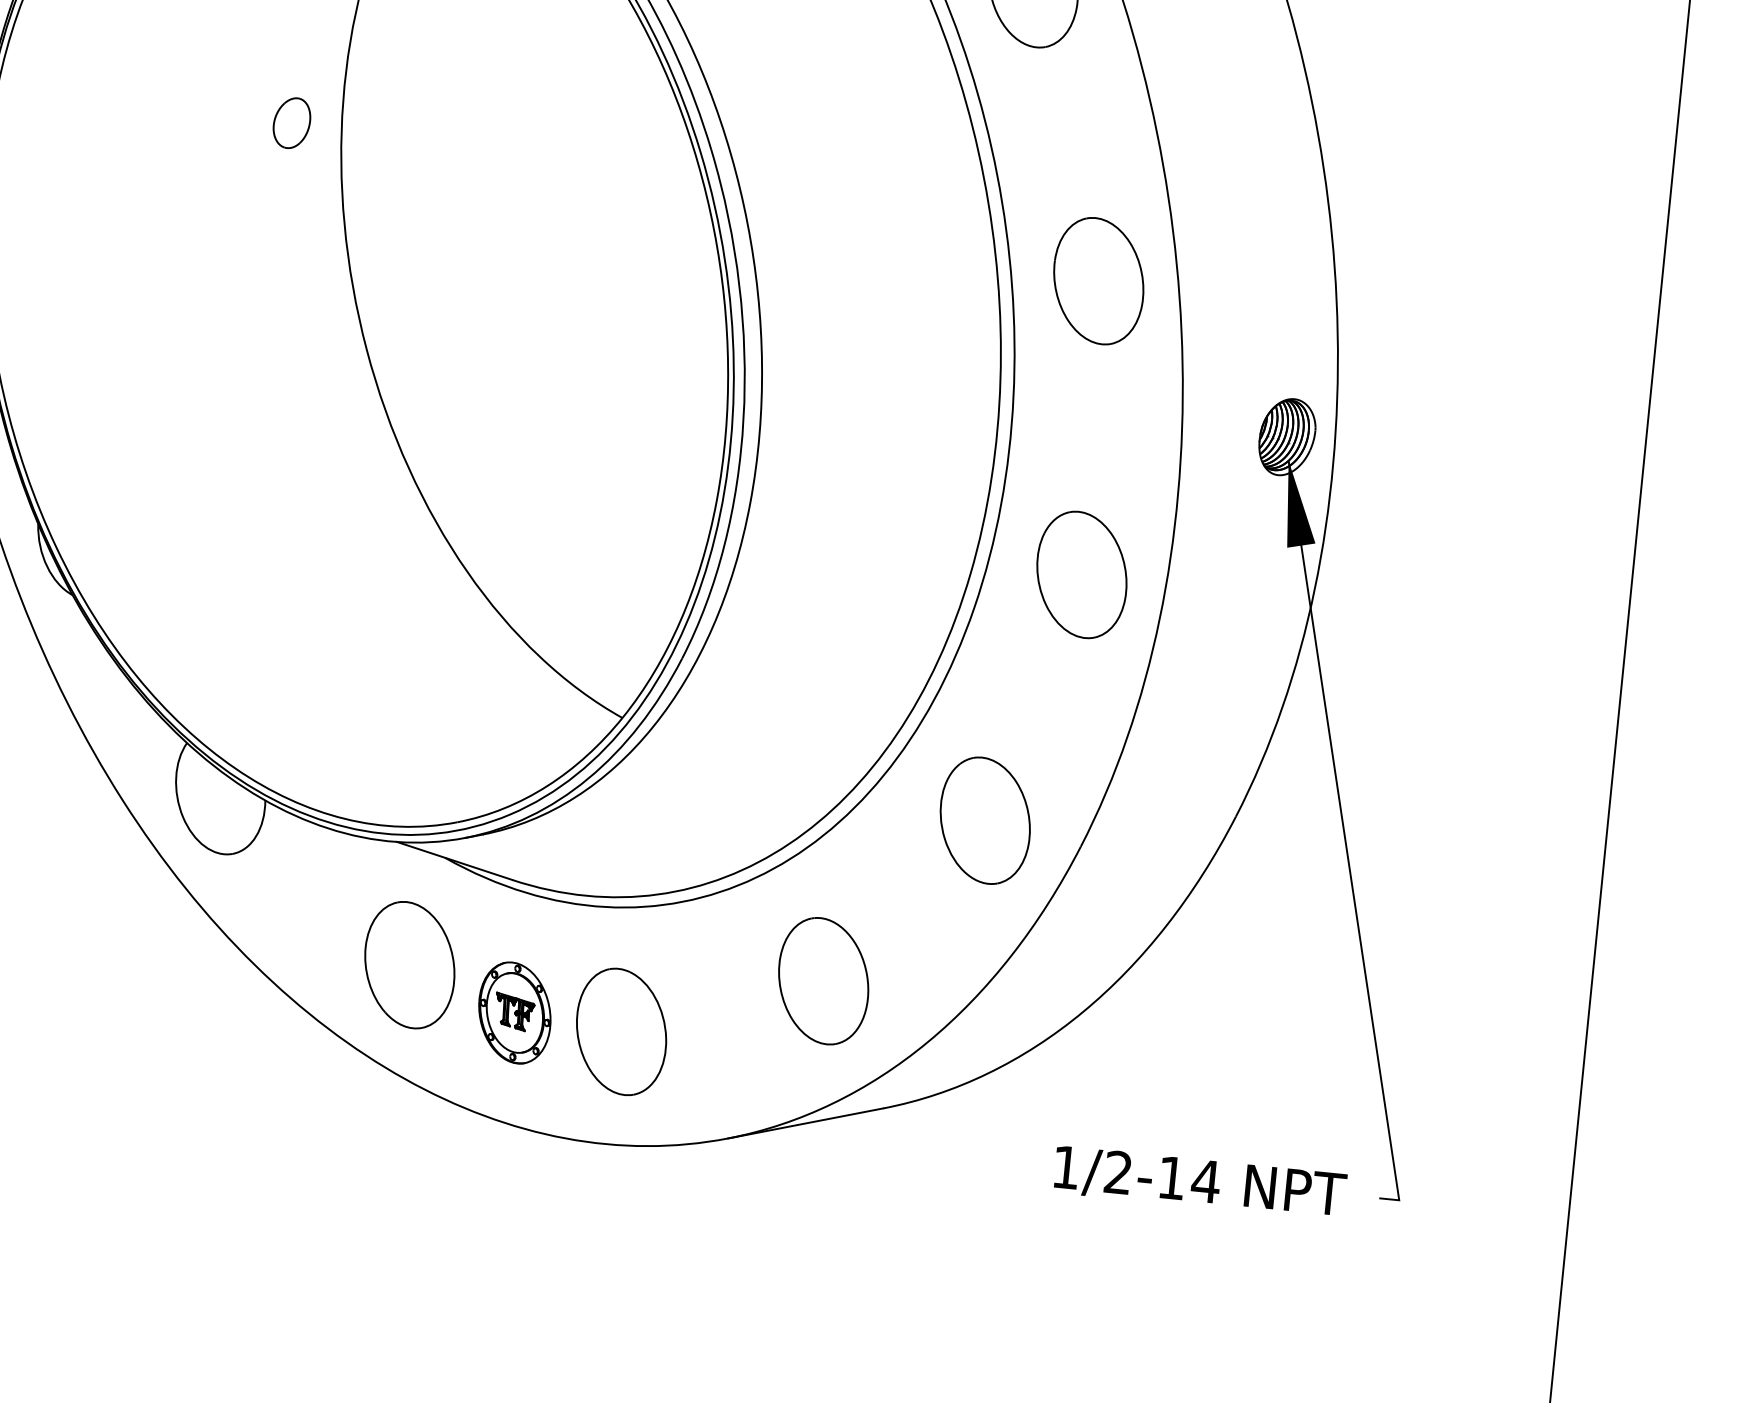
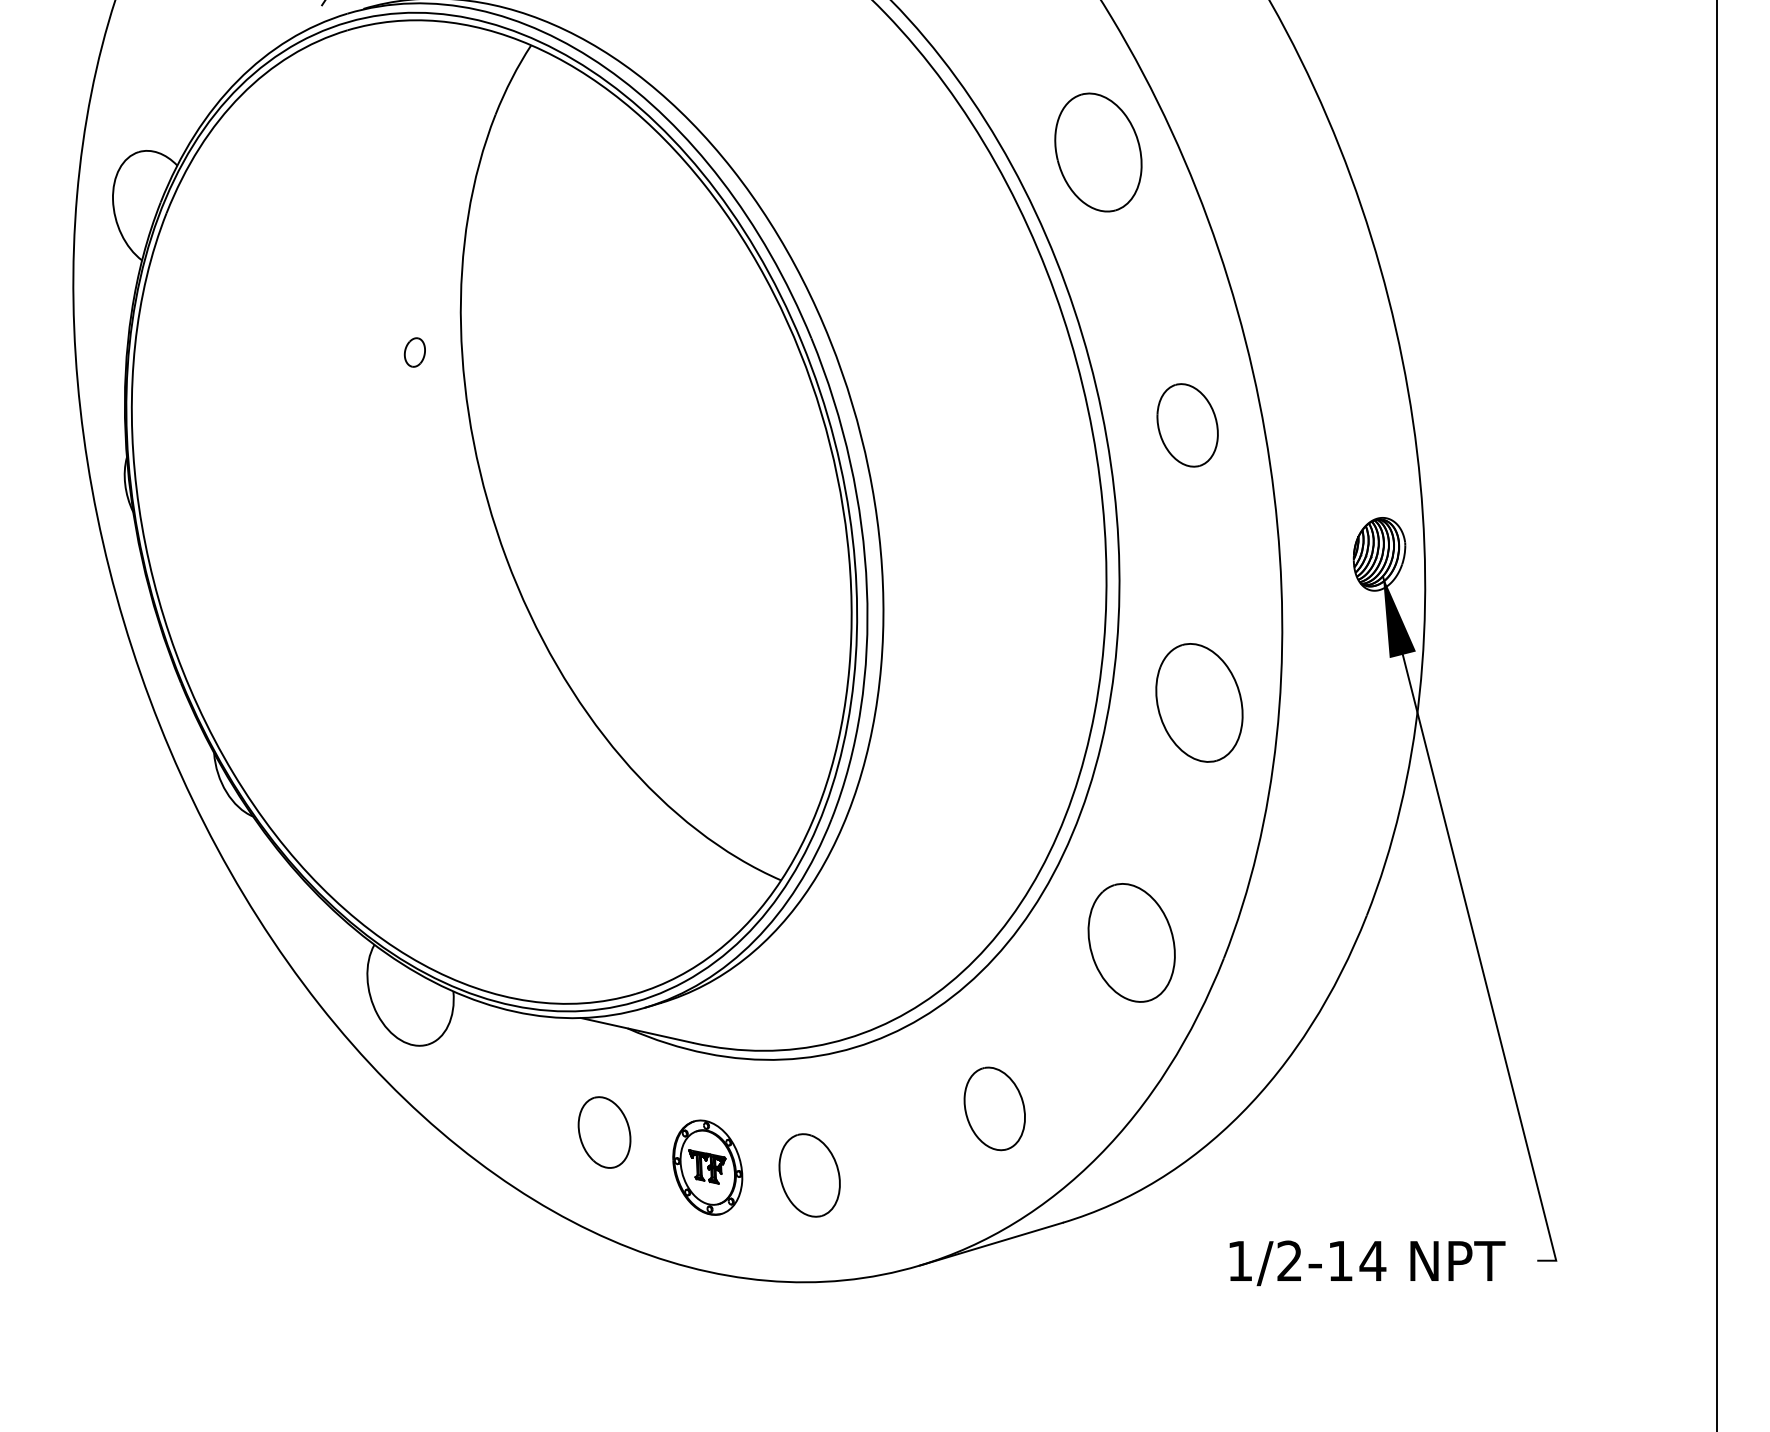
part: (291, 123) -> (414, 352), size x0.6
part: (1098, 281) -> (1187, 425), size x0.7
part: (409, 965) -> (604, 1132), size x0.6
part: (823, 980) -> (994, 1108), size x0.7
part: (621, 1031) -> (809, 1175), size x0.7

